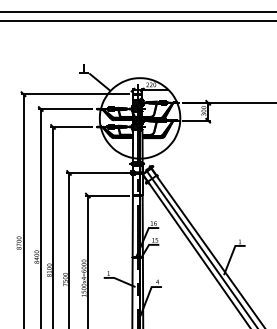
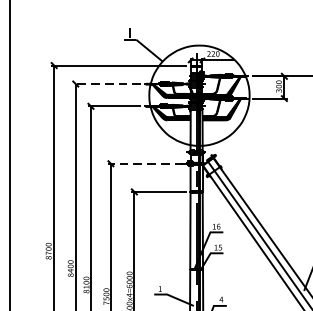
line: (65, 109) -> (106, 84), solid -> dashed
line: (96, 172) -> (145, 163), solid -> dashed

